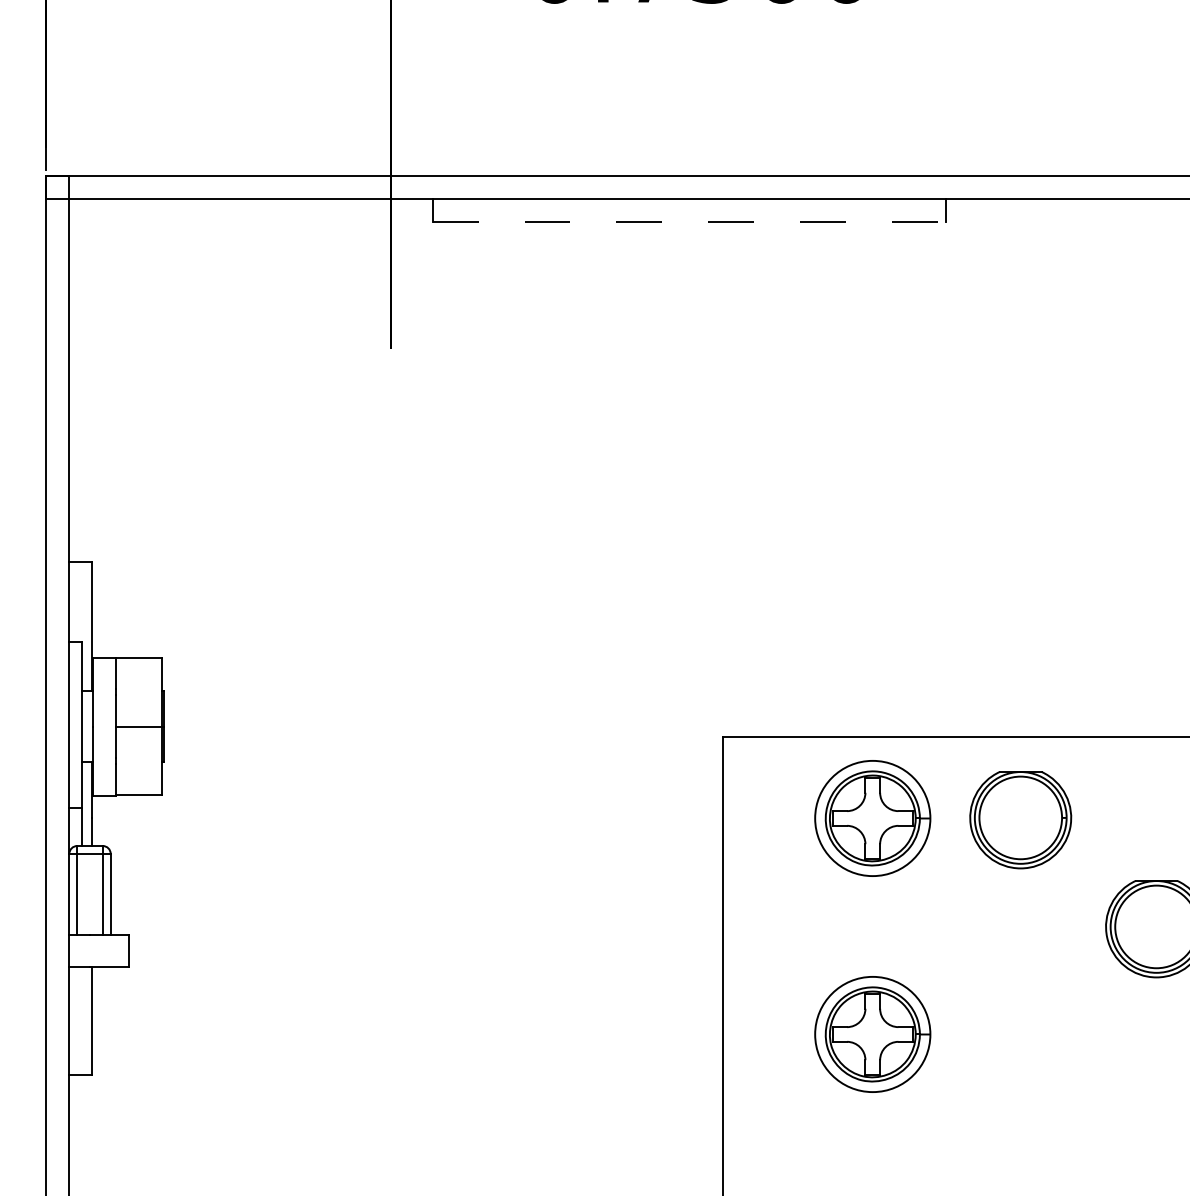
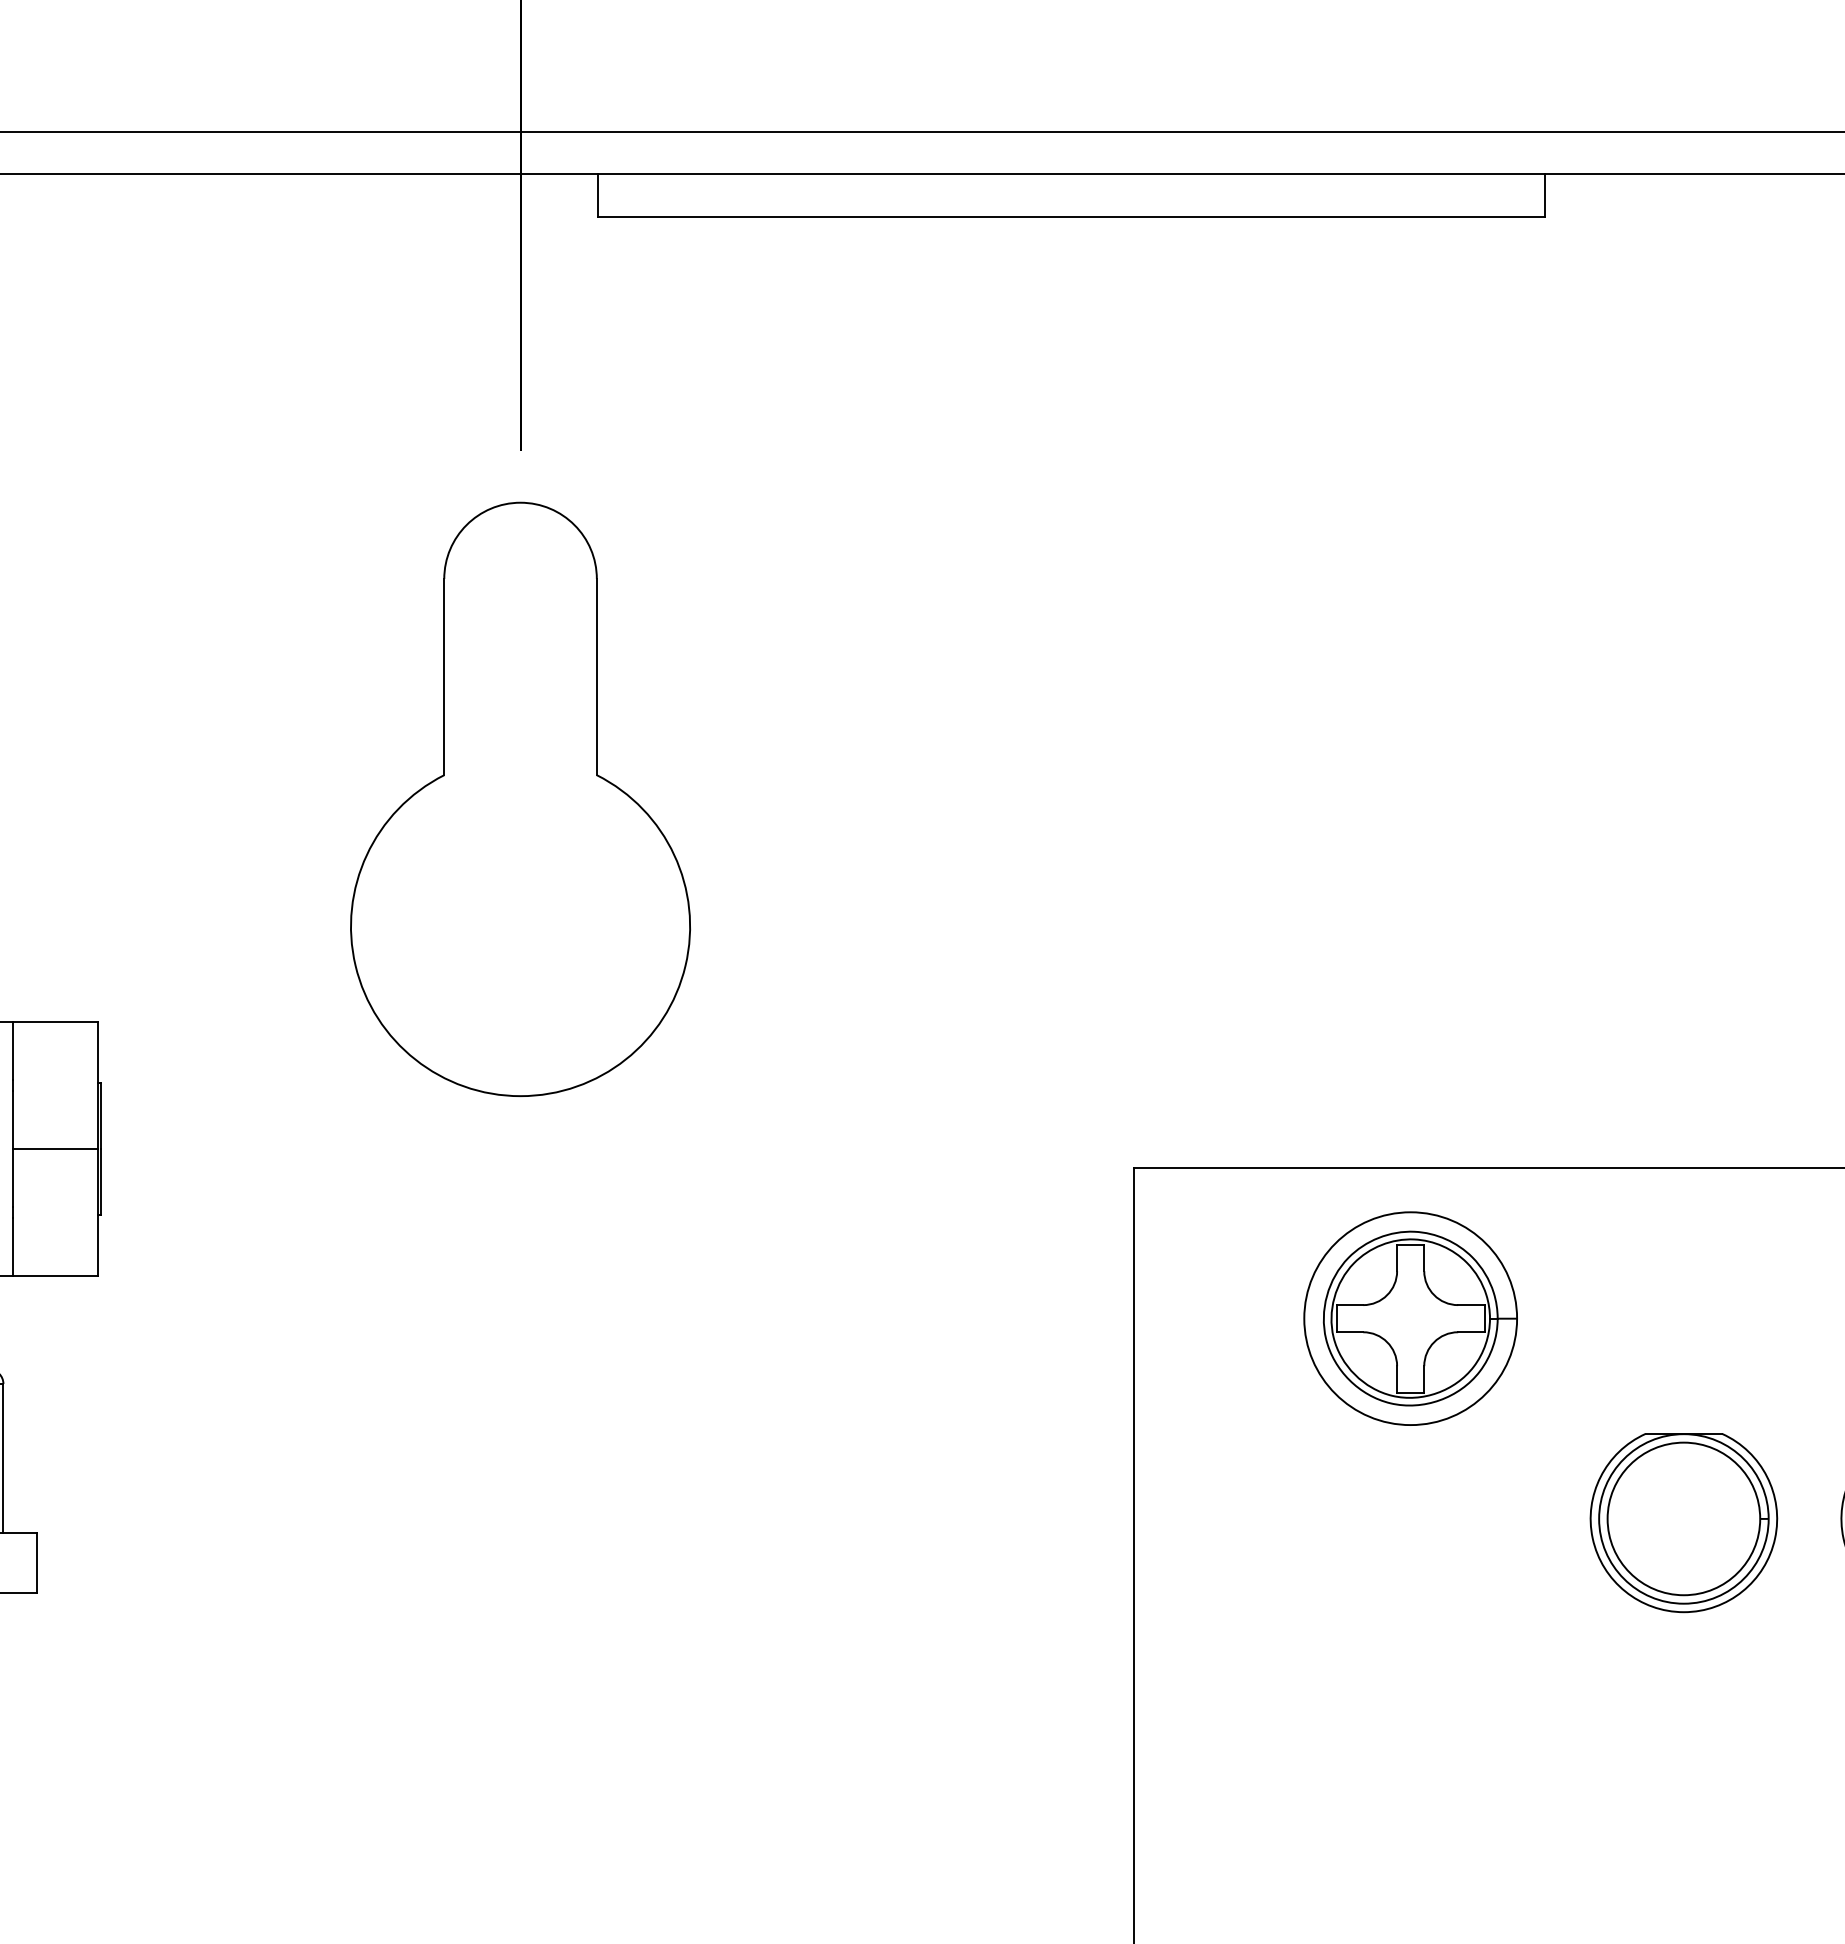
line: (689, 221) -> (1072, 216), dashed -> solid
part: (390, 536) -> (520, 797), added
part: (1020, 820) -> (1683, 1523), moved
part: (872, 1034) -> (1410, 1717), removed

